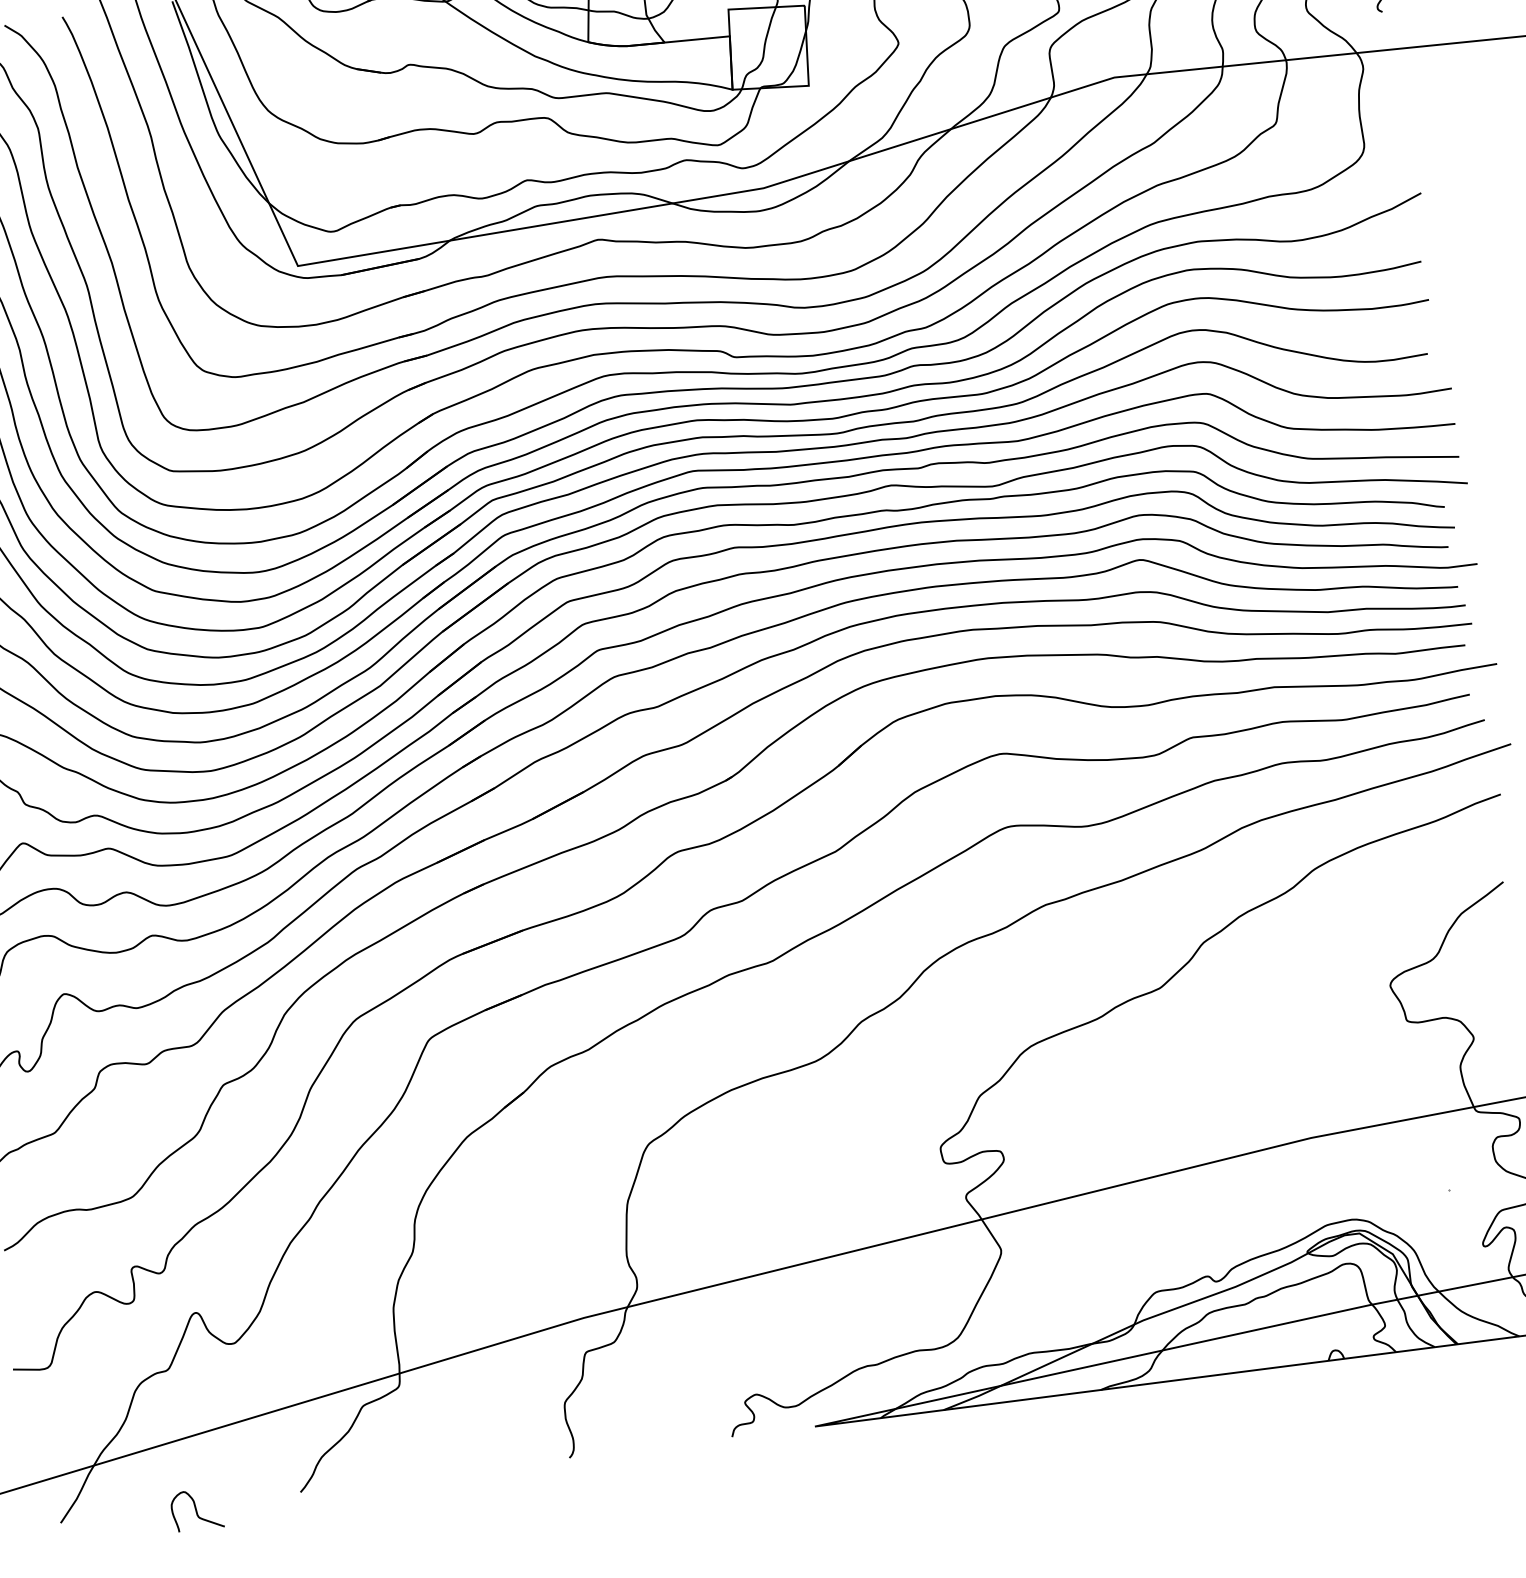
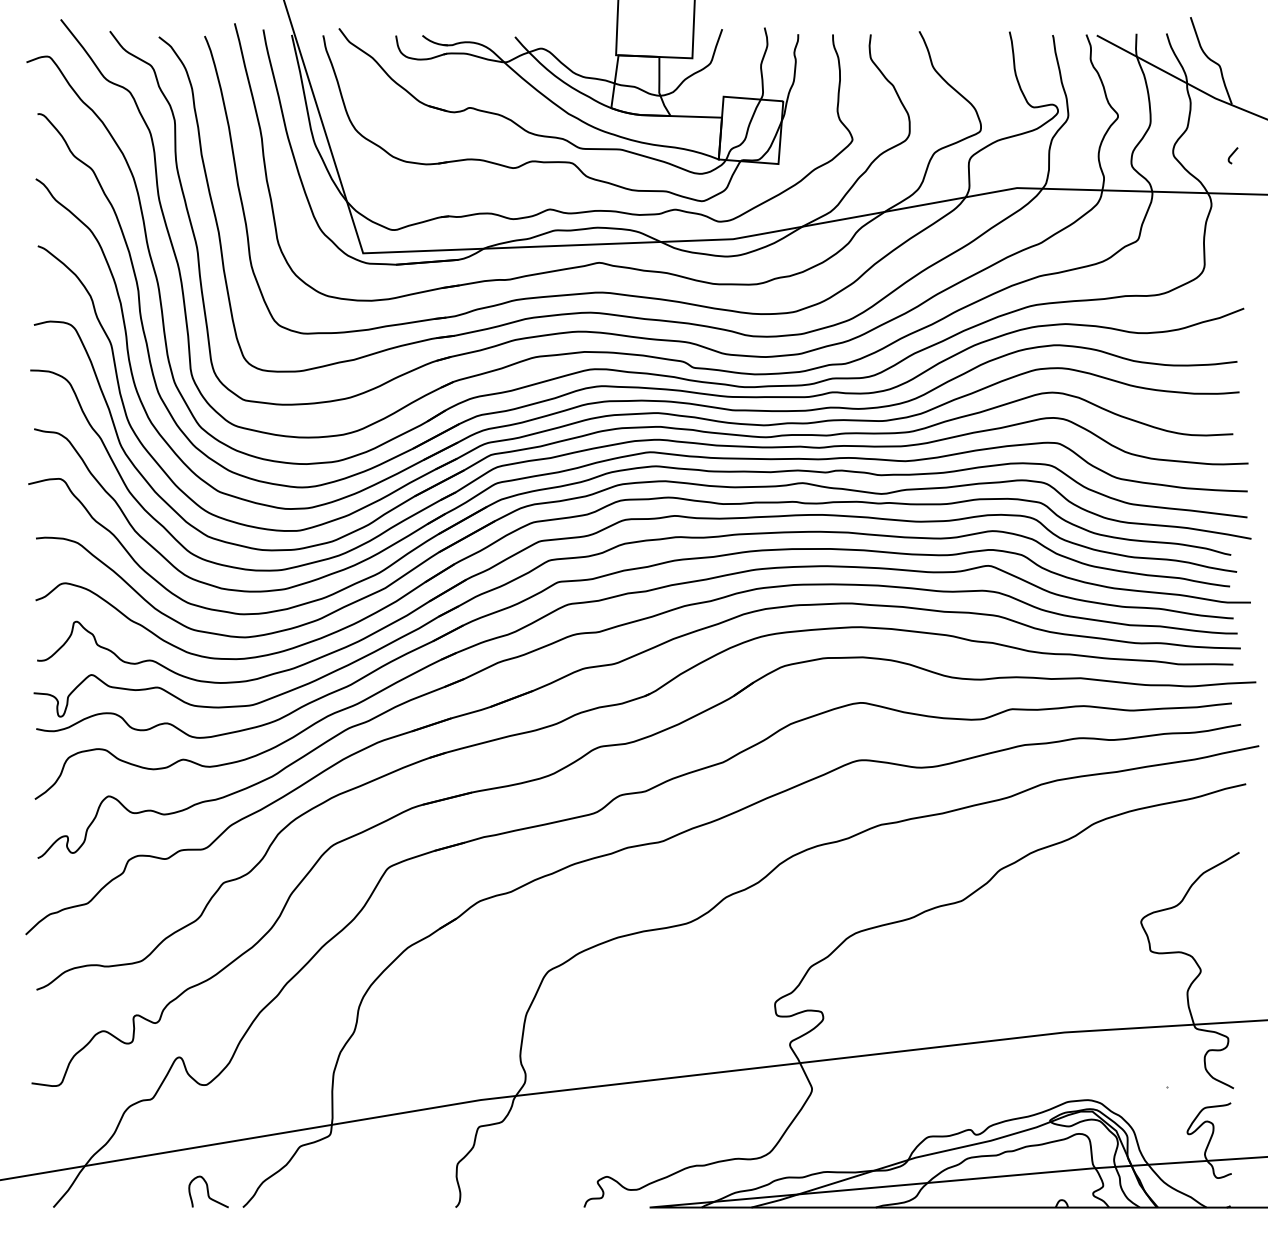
curve: (196, 1509) -> (208, 1191), moved

